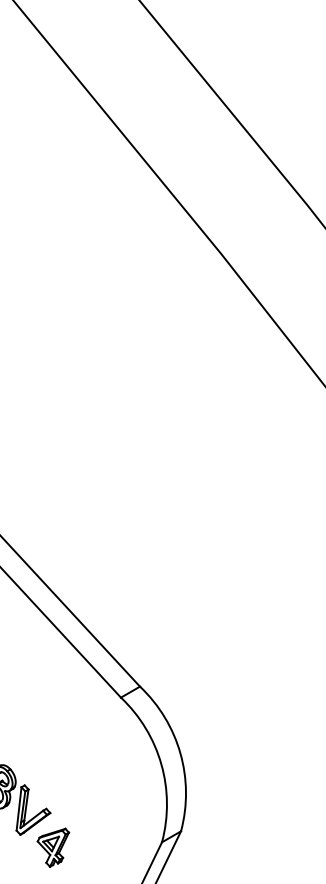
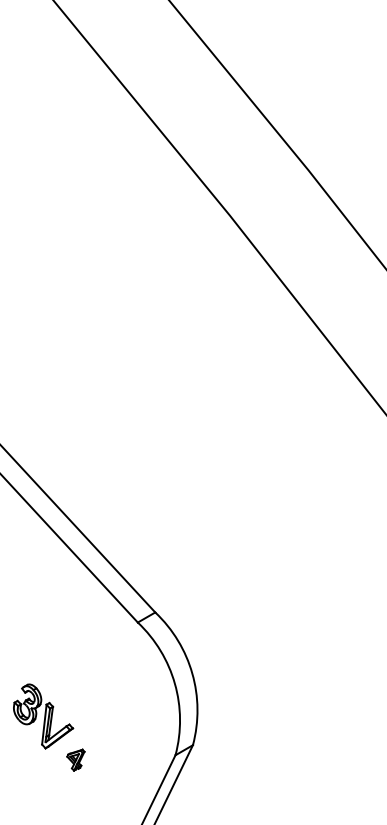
part: (53, 846) -> (75, 759), size x0.6

